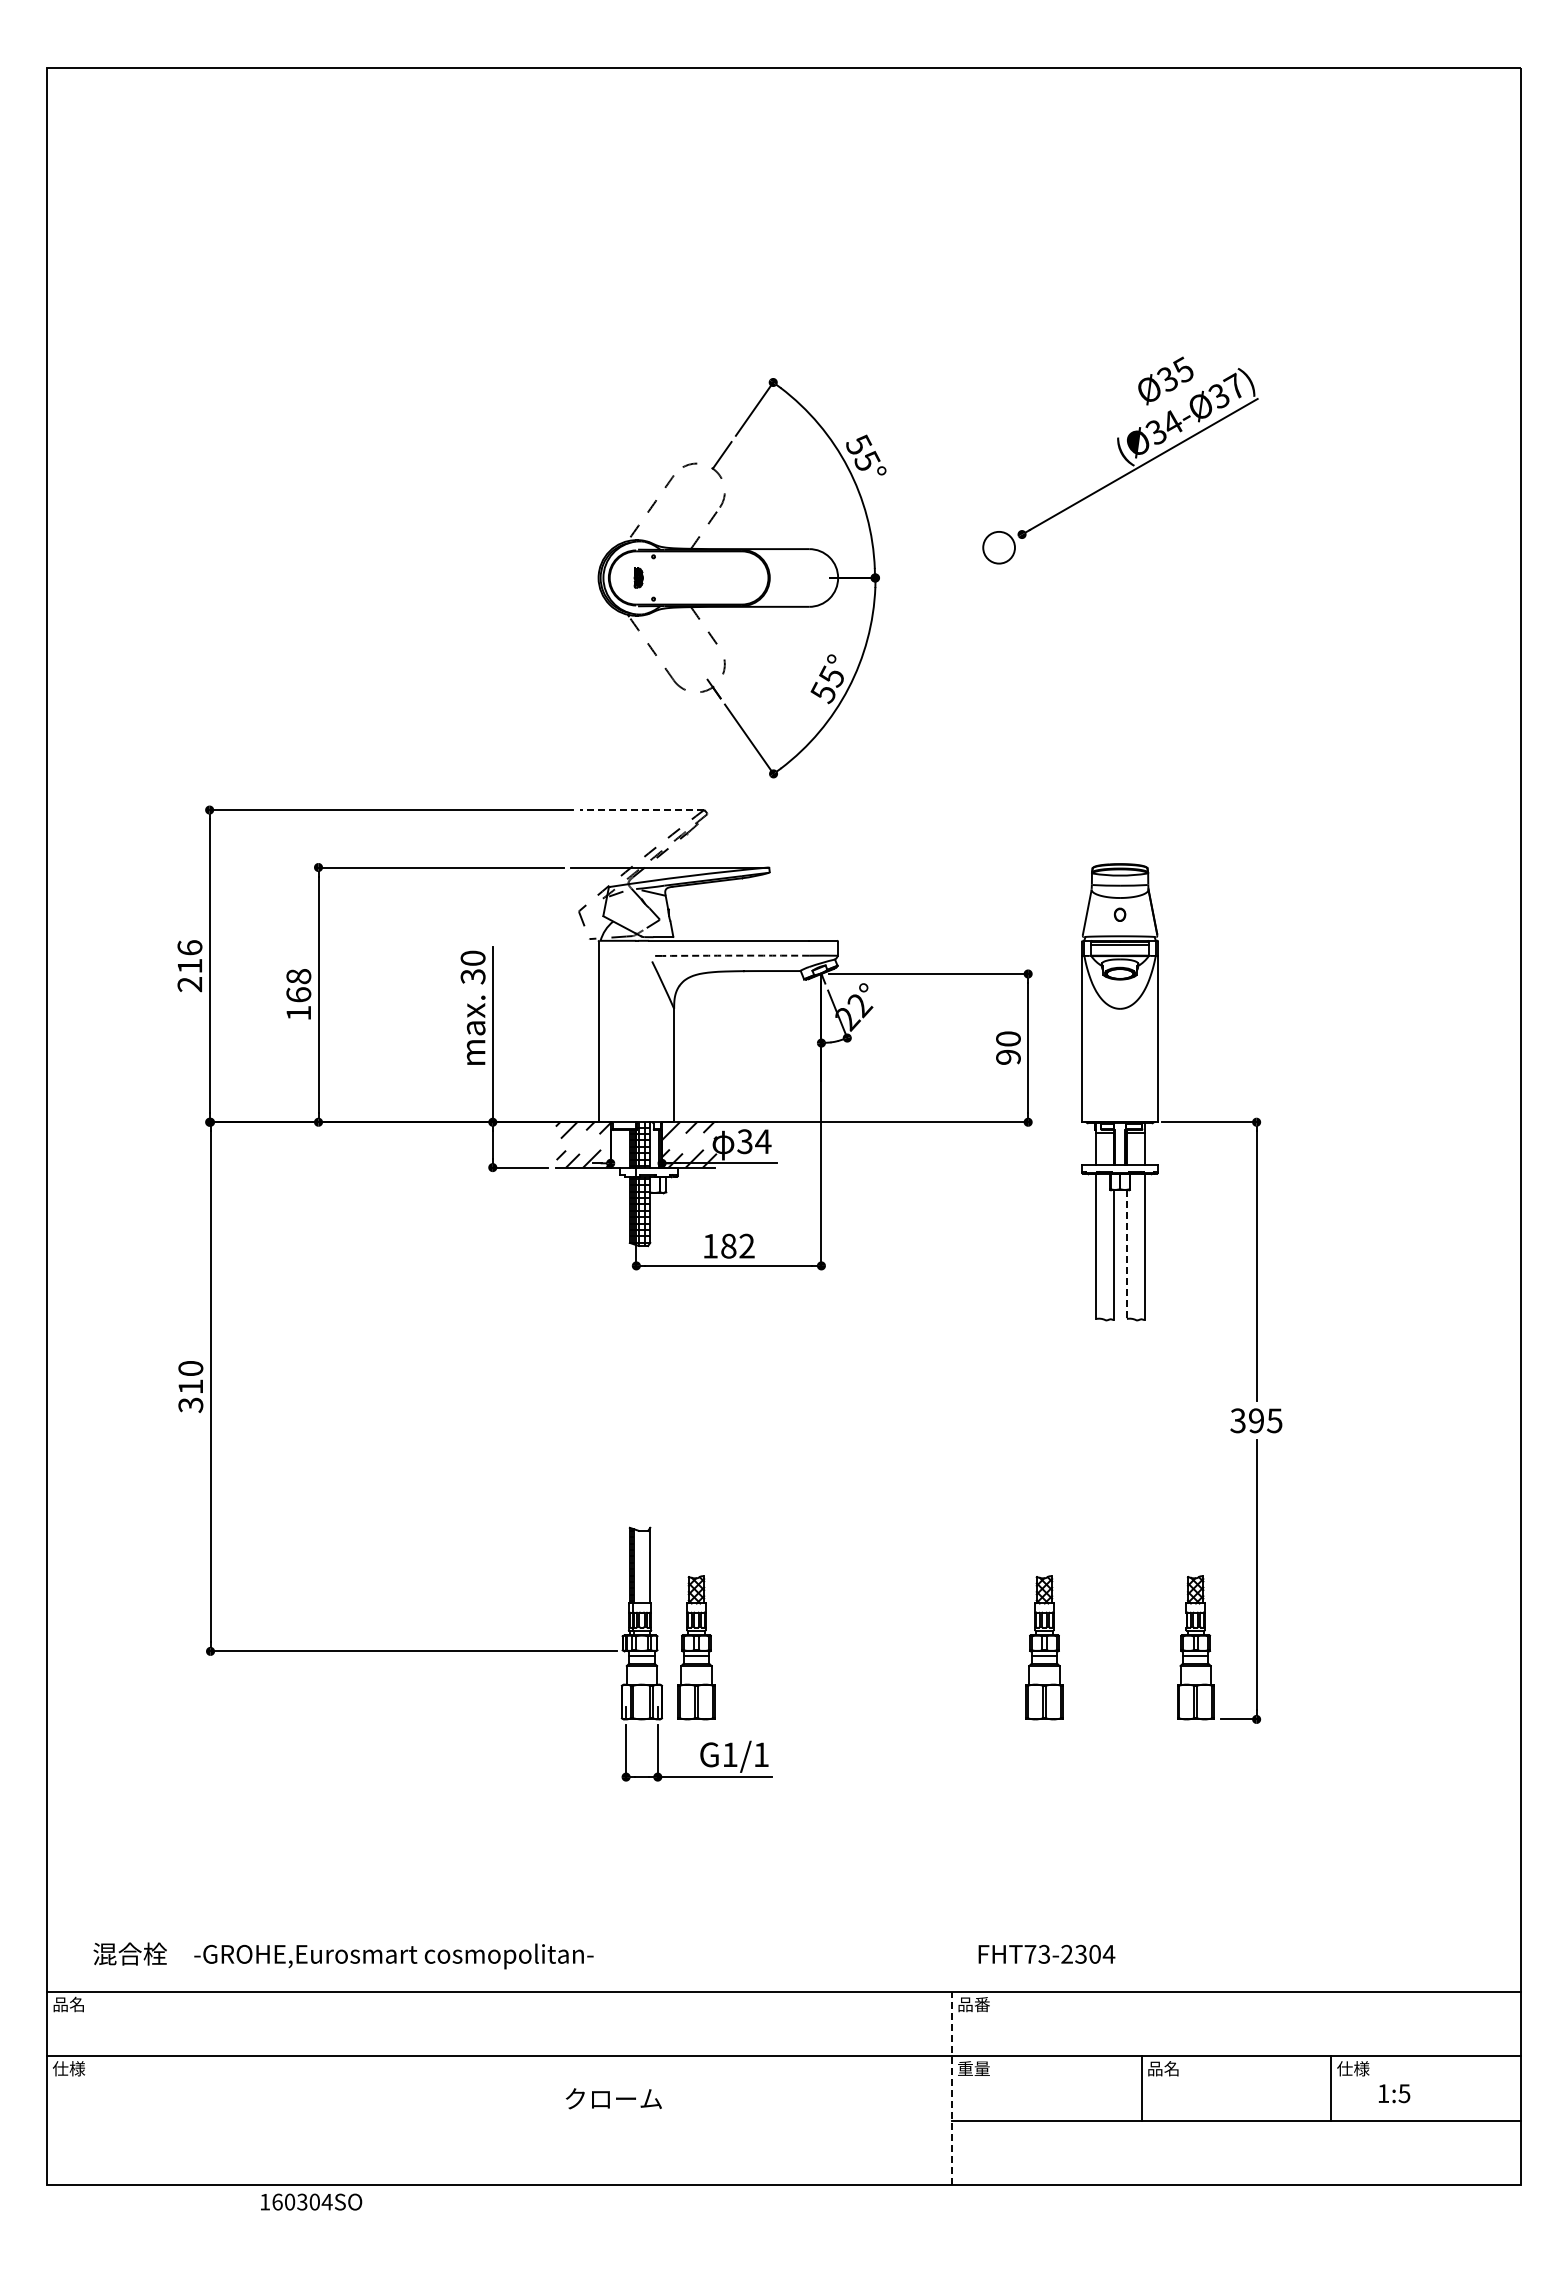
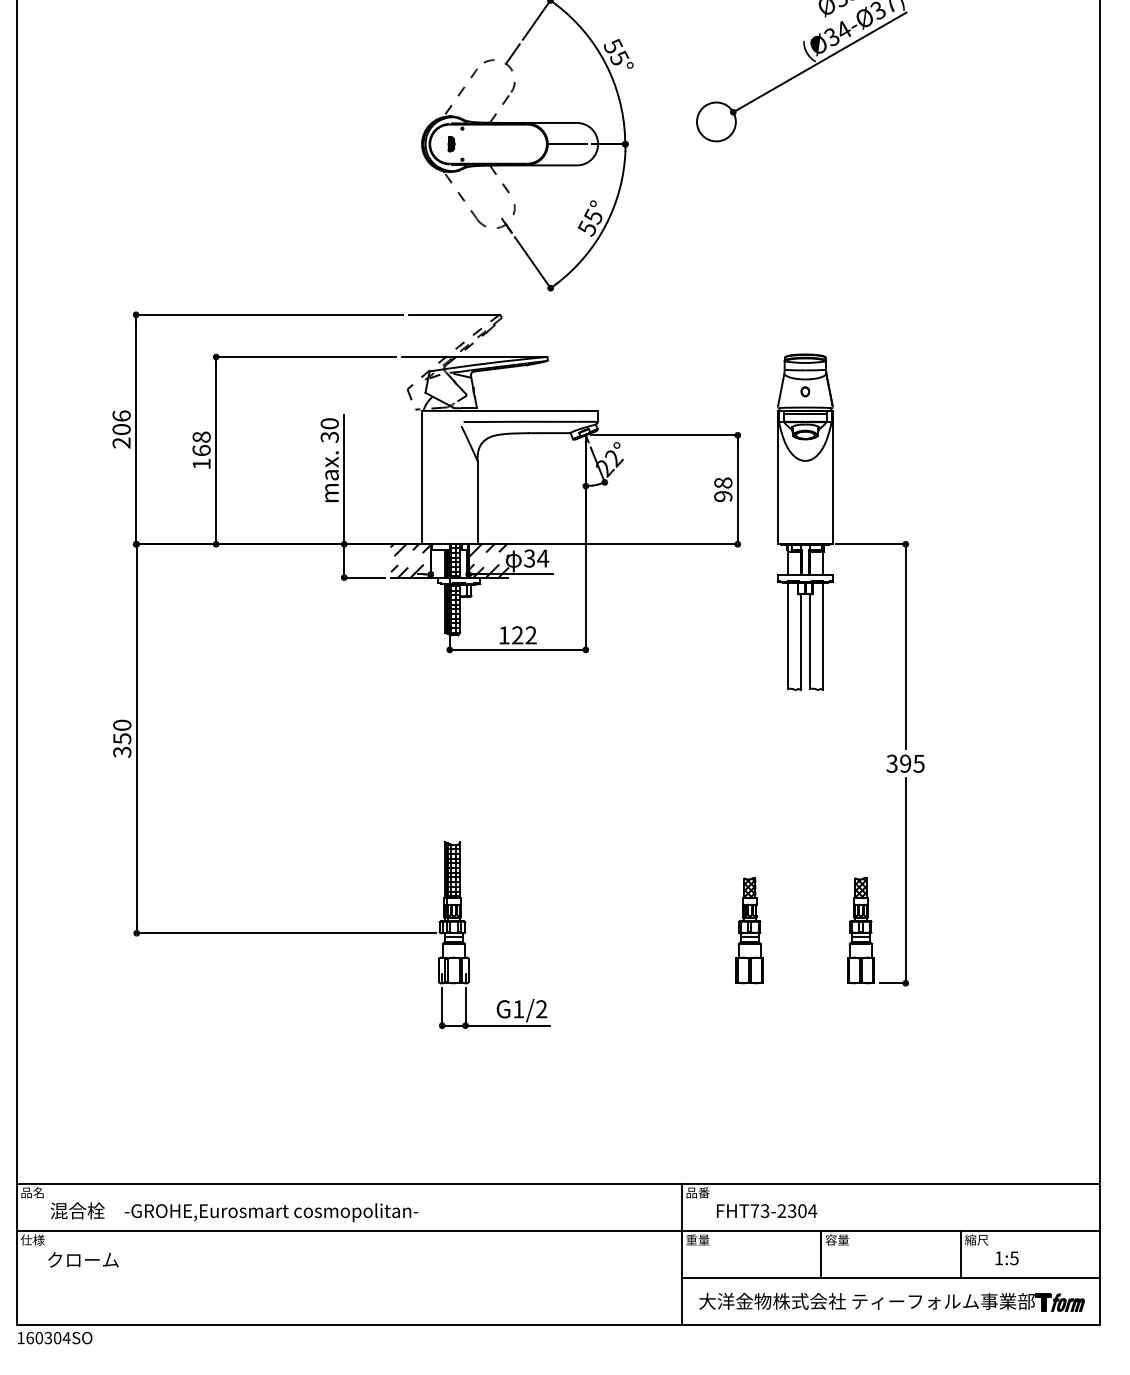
circle: (998, 547) -> (715, 121), size x1.67
line: (795, 577) -> (566, 143), added
line: (641, 810) -> (453, 315), dashed -> solid
arc: (735, 955) -> (522, 421), dashed -> solid
text: (189, 965) -> (121, 429), 216 -> 206
text: (1008, 1038) -> (723, 482), 90 -> 98
text: (728, 1245) -> (517, 634), 182 -> 122
line: (1126, 1255) -> (810, 642), dashed -> solid
text: (190, 1386) -> (122, 738), 310 -> 350
hatch: (641, 1566) -> (453, 870), added
part: (696, 1647) -> (493, 930), removed
text: (760, 1754) -> (541, 1009), G1/1 -> G1/2
text: (1046, 1953) -> (766, 1210), moved
text: (343, 1955) -> (234, 1211), moved
text: (1163, 2068) -> (837, 1239), 品名 -> 容量
text: (1353, 2068) -> (976, 1239), 仕様 -> 縮尺
line: (951, 2088) -> (681, 1254), dashed -> solid
text: (613, 2098) -> (83, 1259), moved
part: (1237, 2153) -> (891, 1302), added
text: (311, 2201) -> (55, 1337), moved

